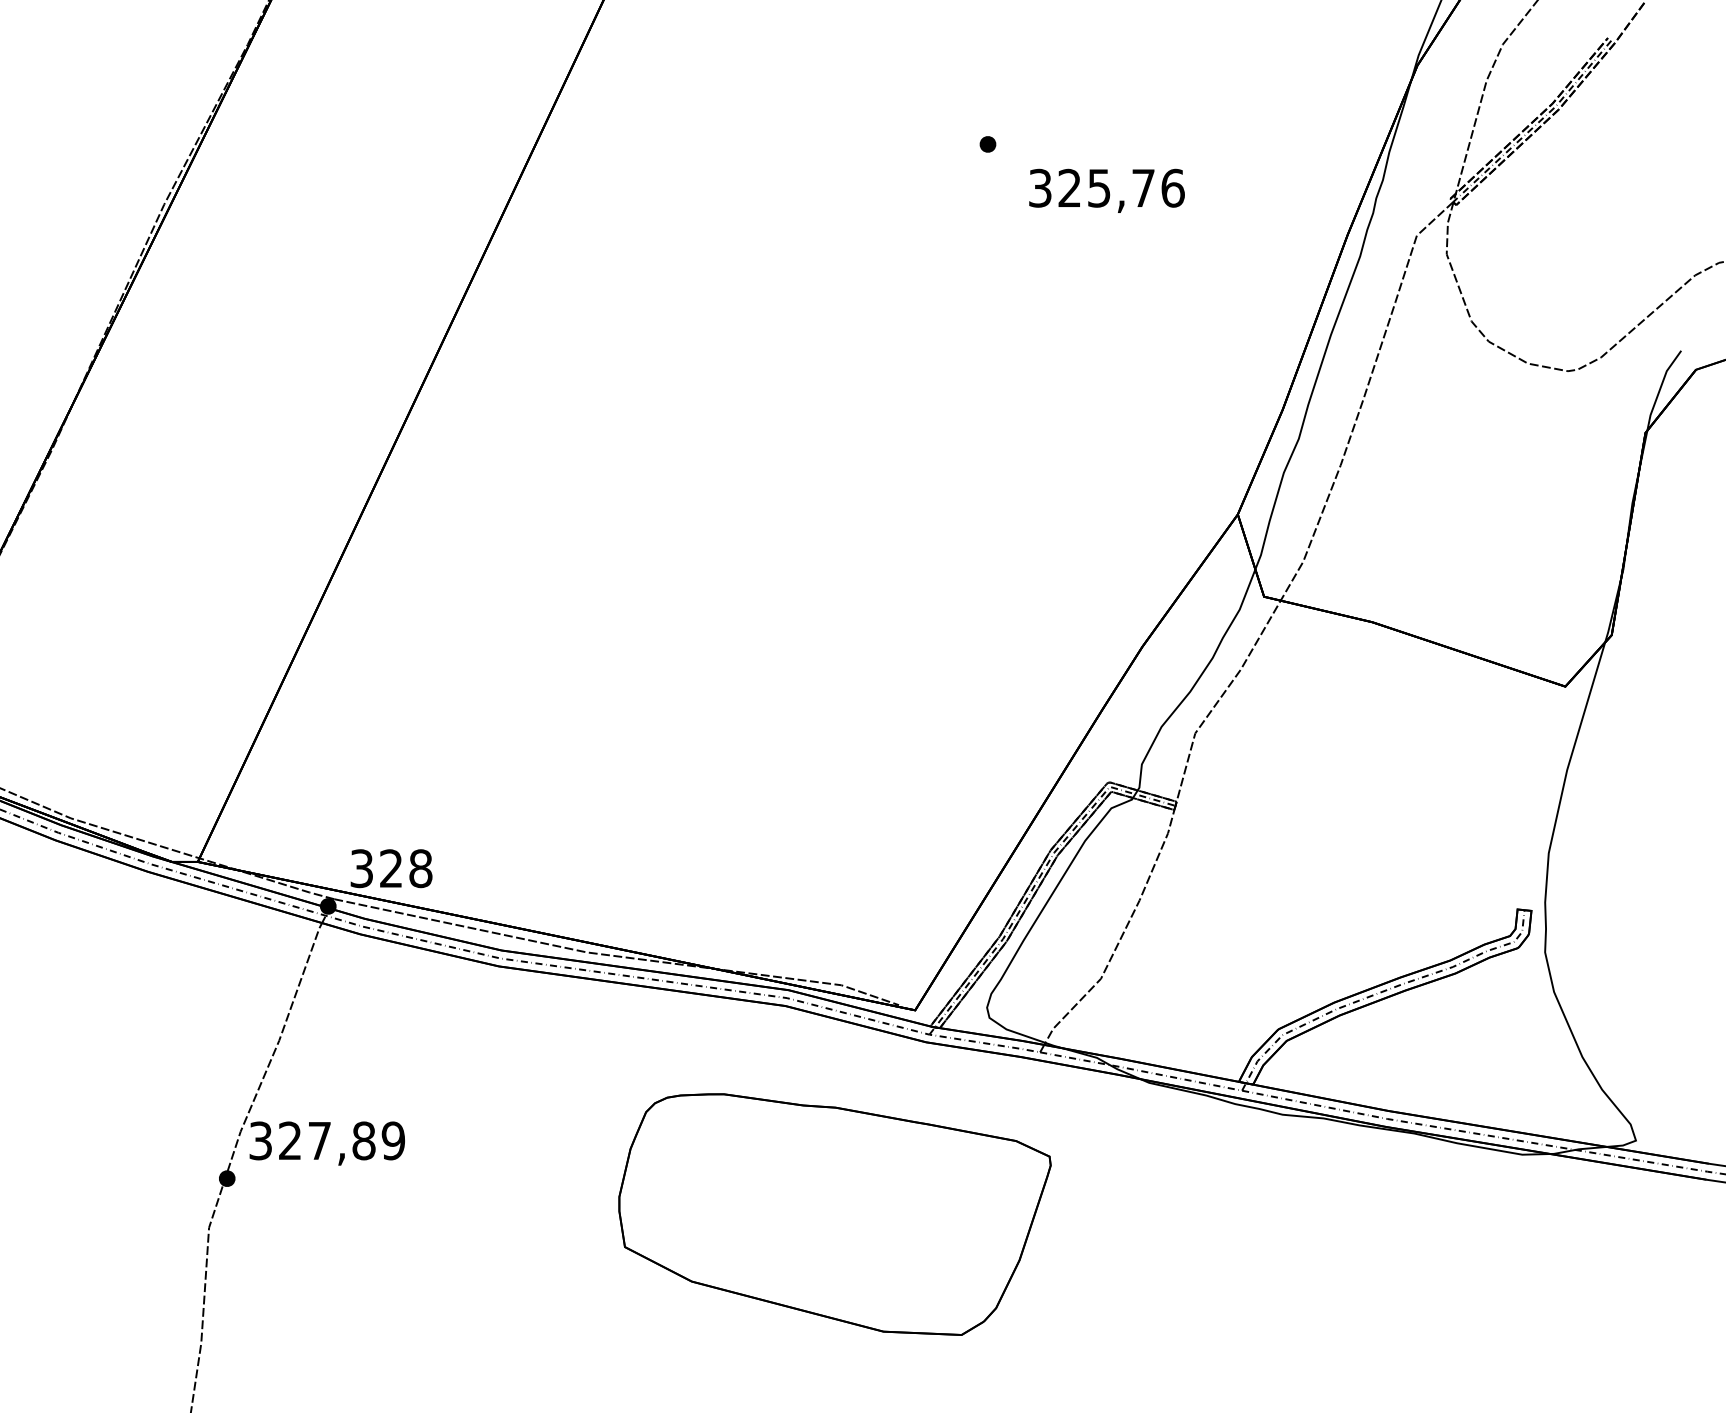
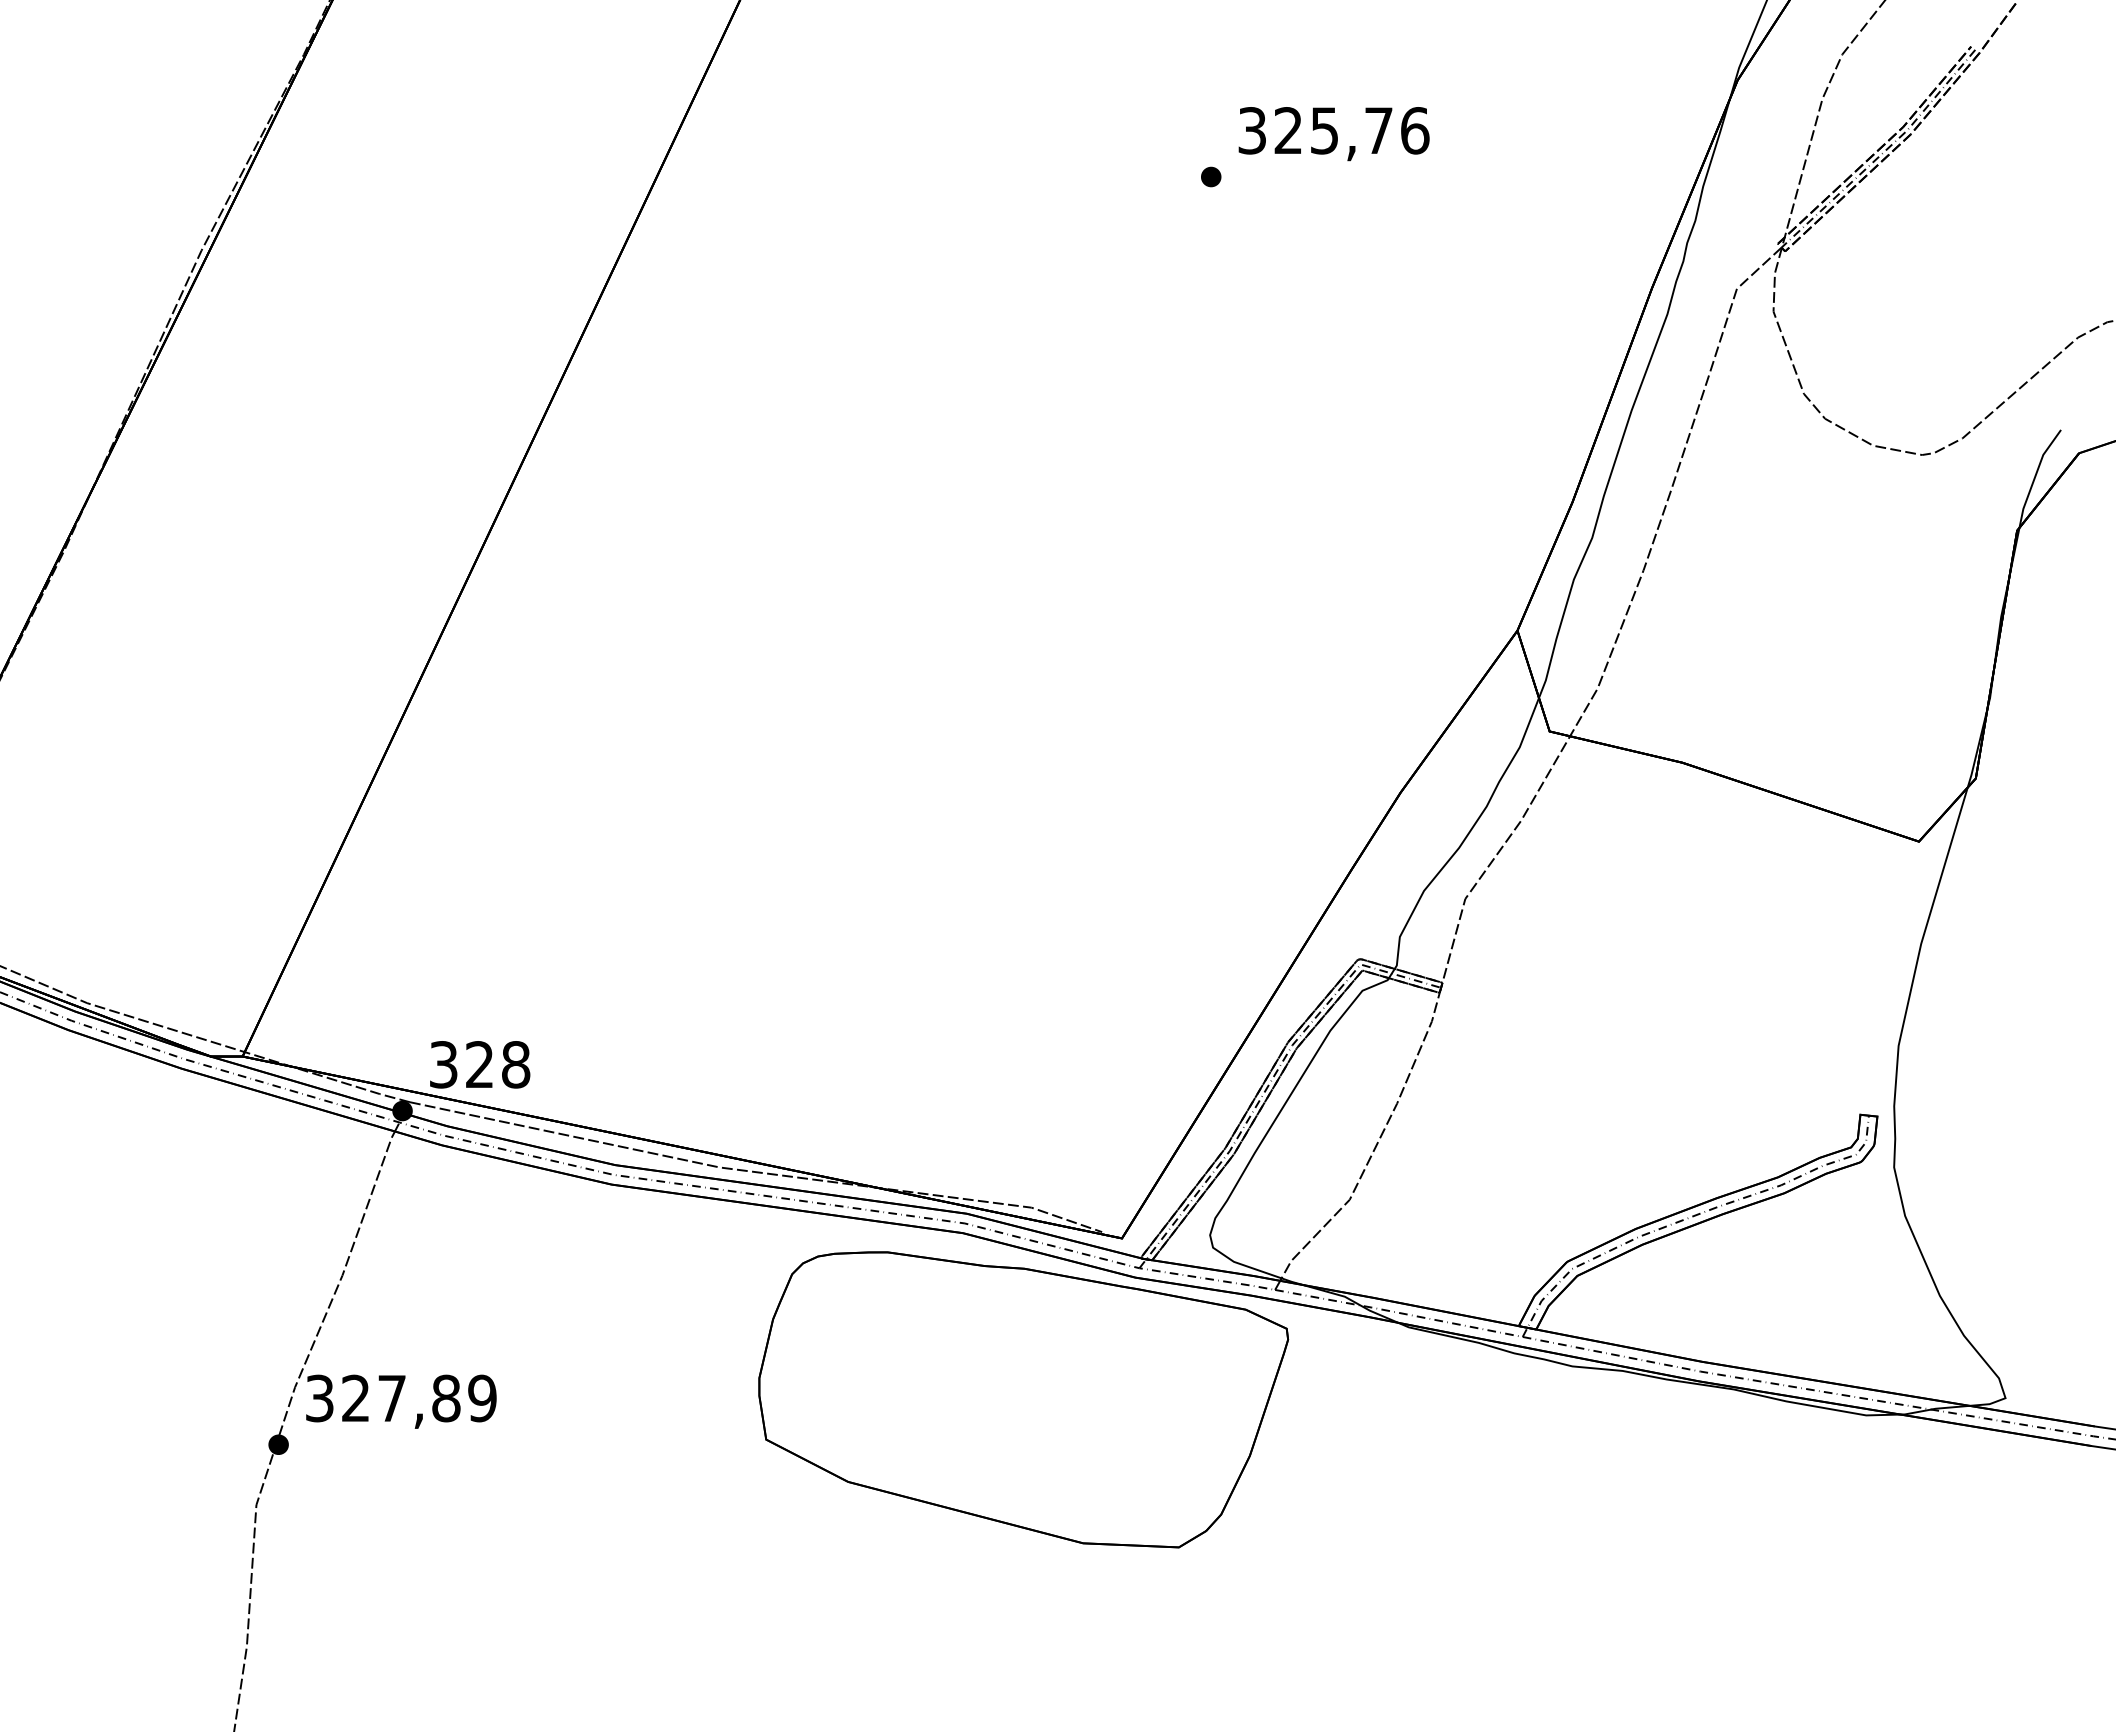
text: (1106, 191) -> (1333, 134), moved
part: (834, 1214) -> (1023, 1399), moved

